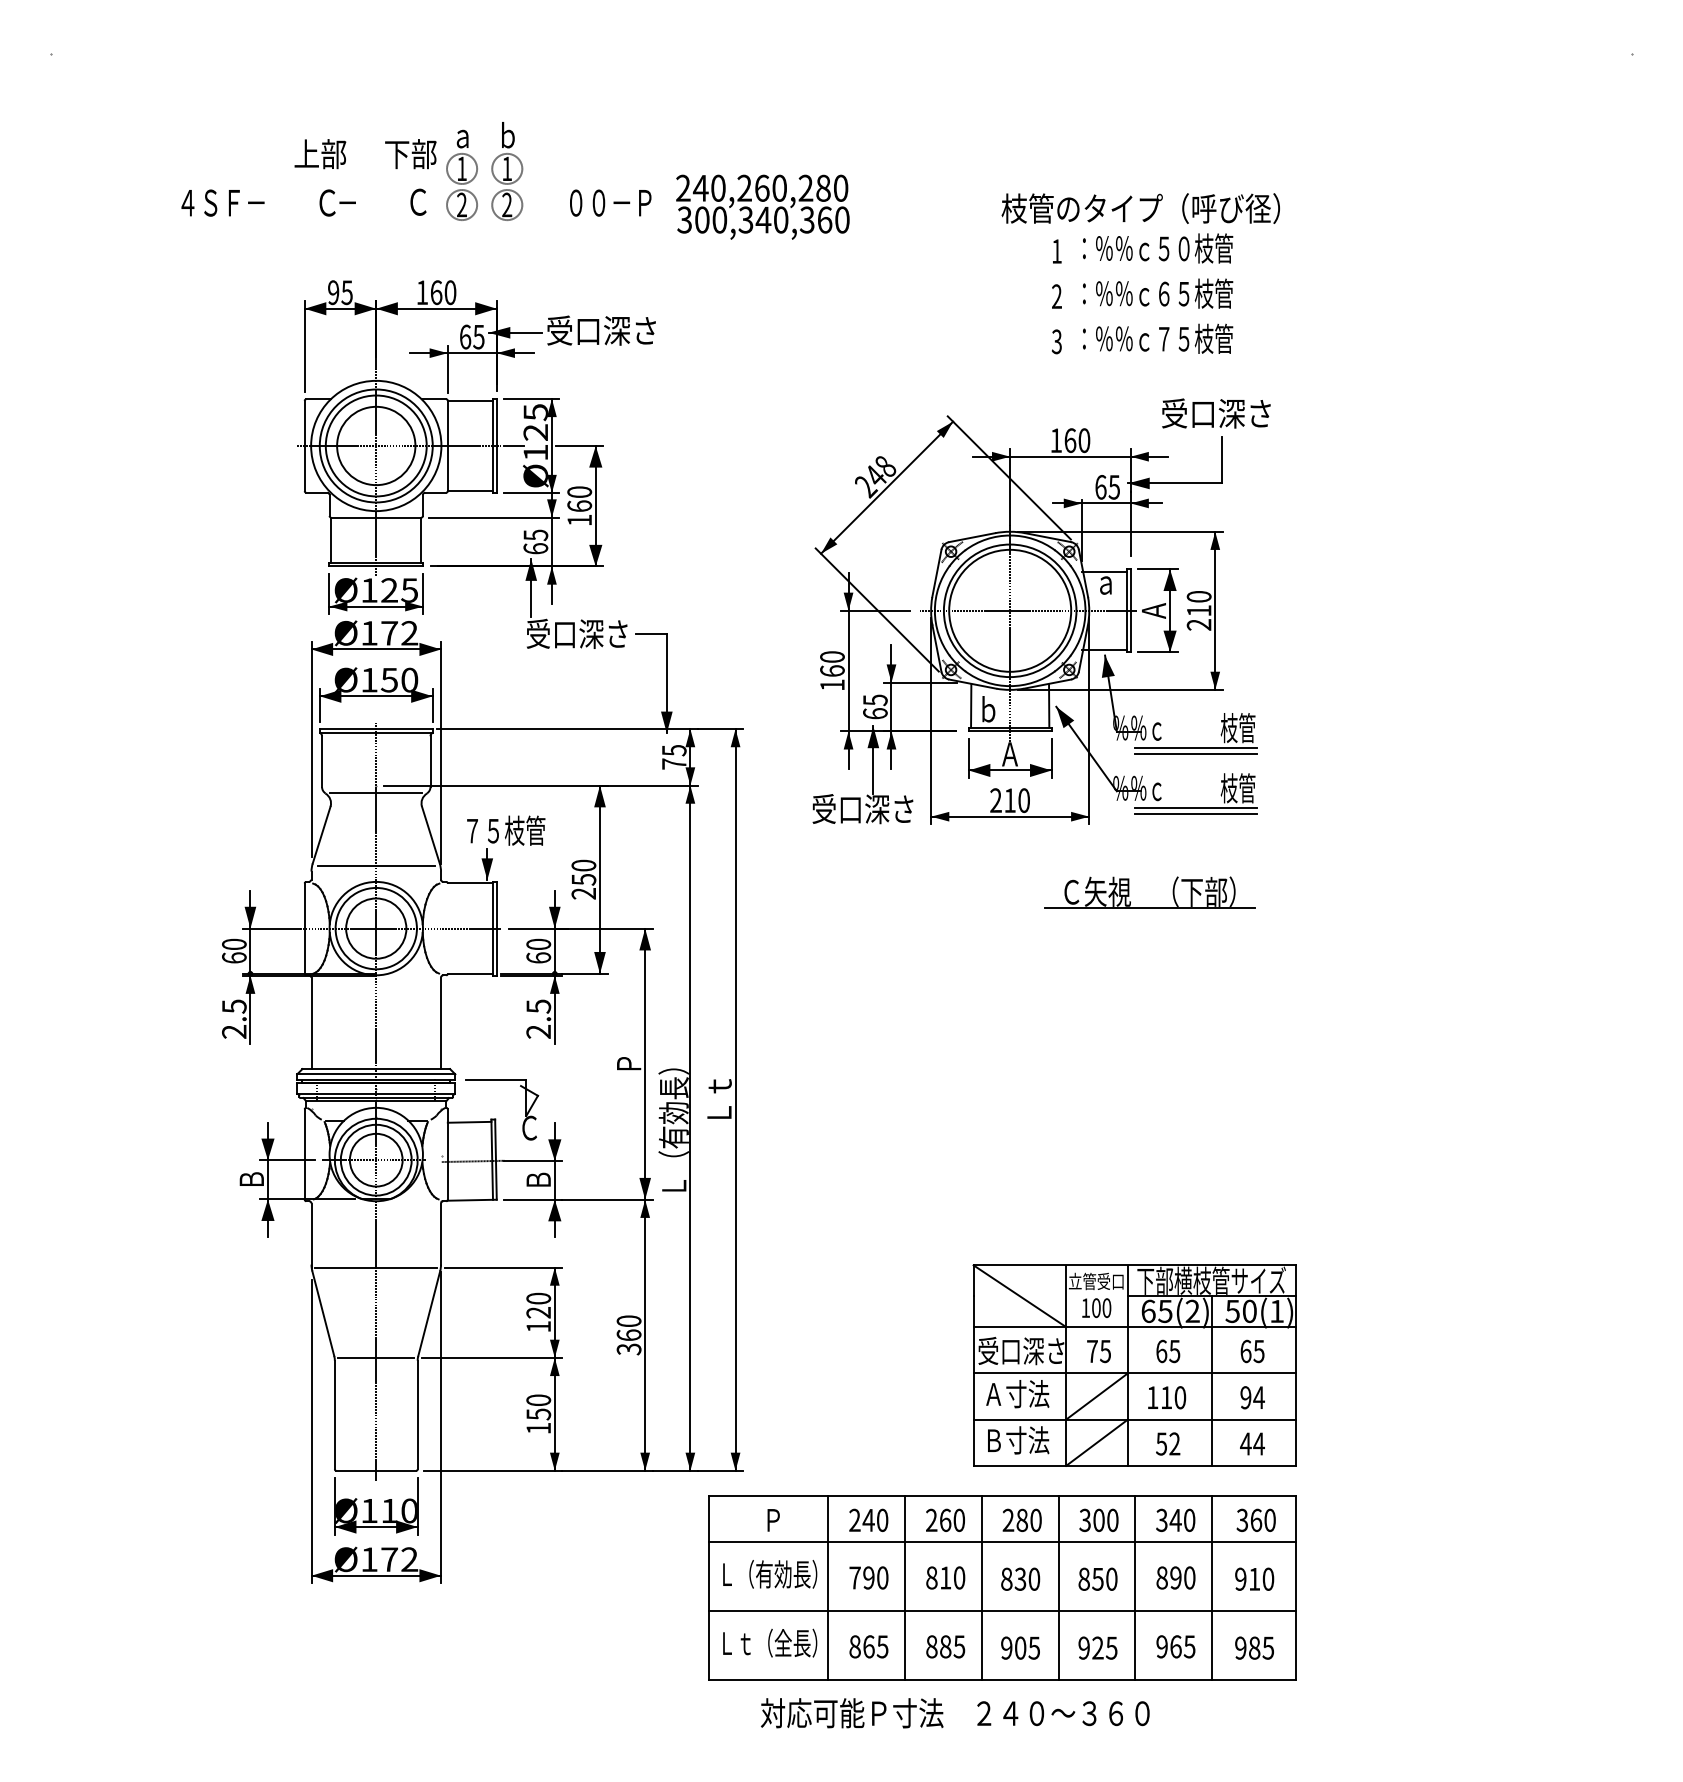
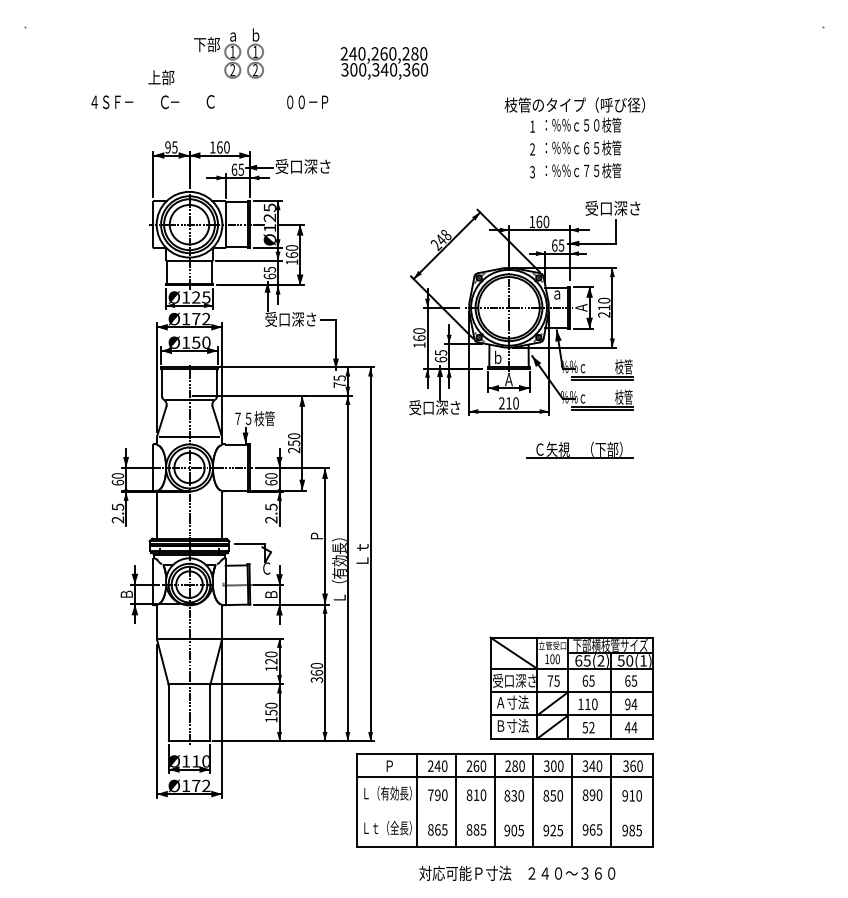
part: (453, 171) -> (228, 53), moved
text: (763, 207) -> (384, 63), moved
line: (1003, 1610) -> (505, 811), removed
text: (955, 1711) -> (517, 872), moved

